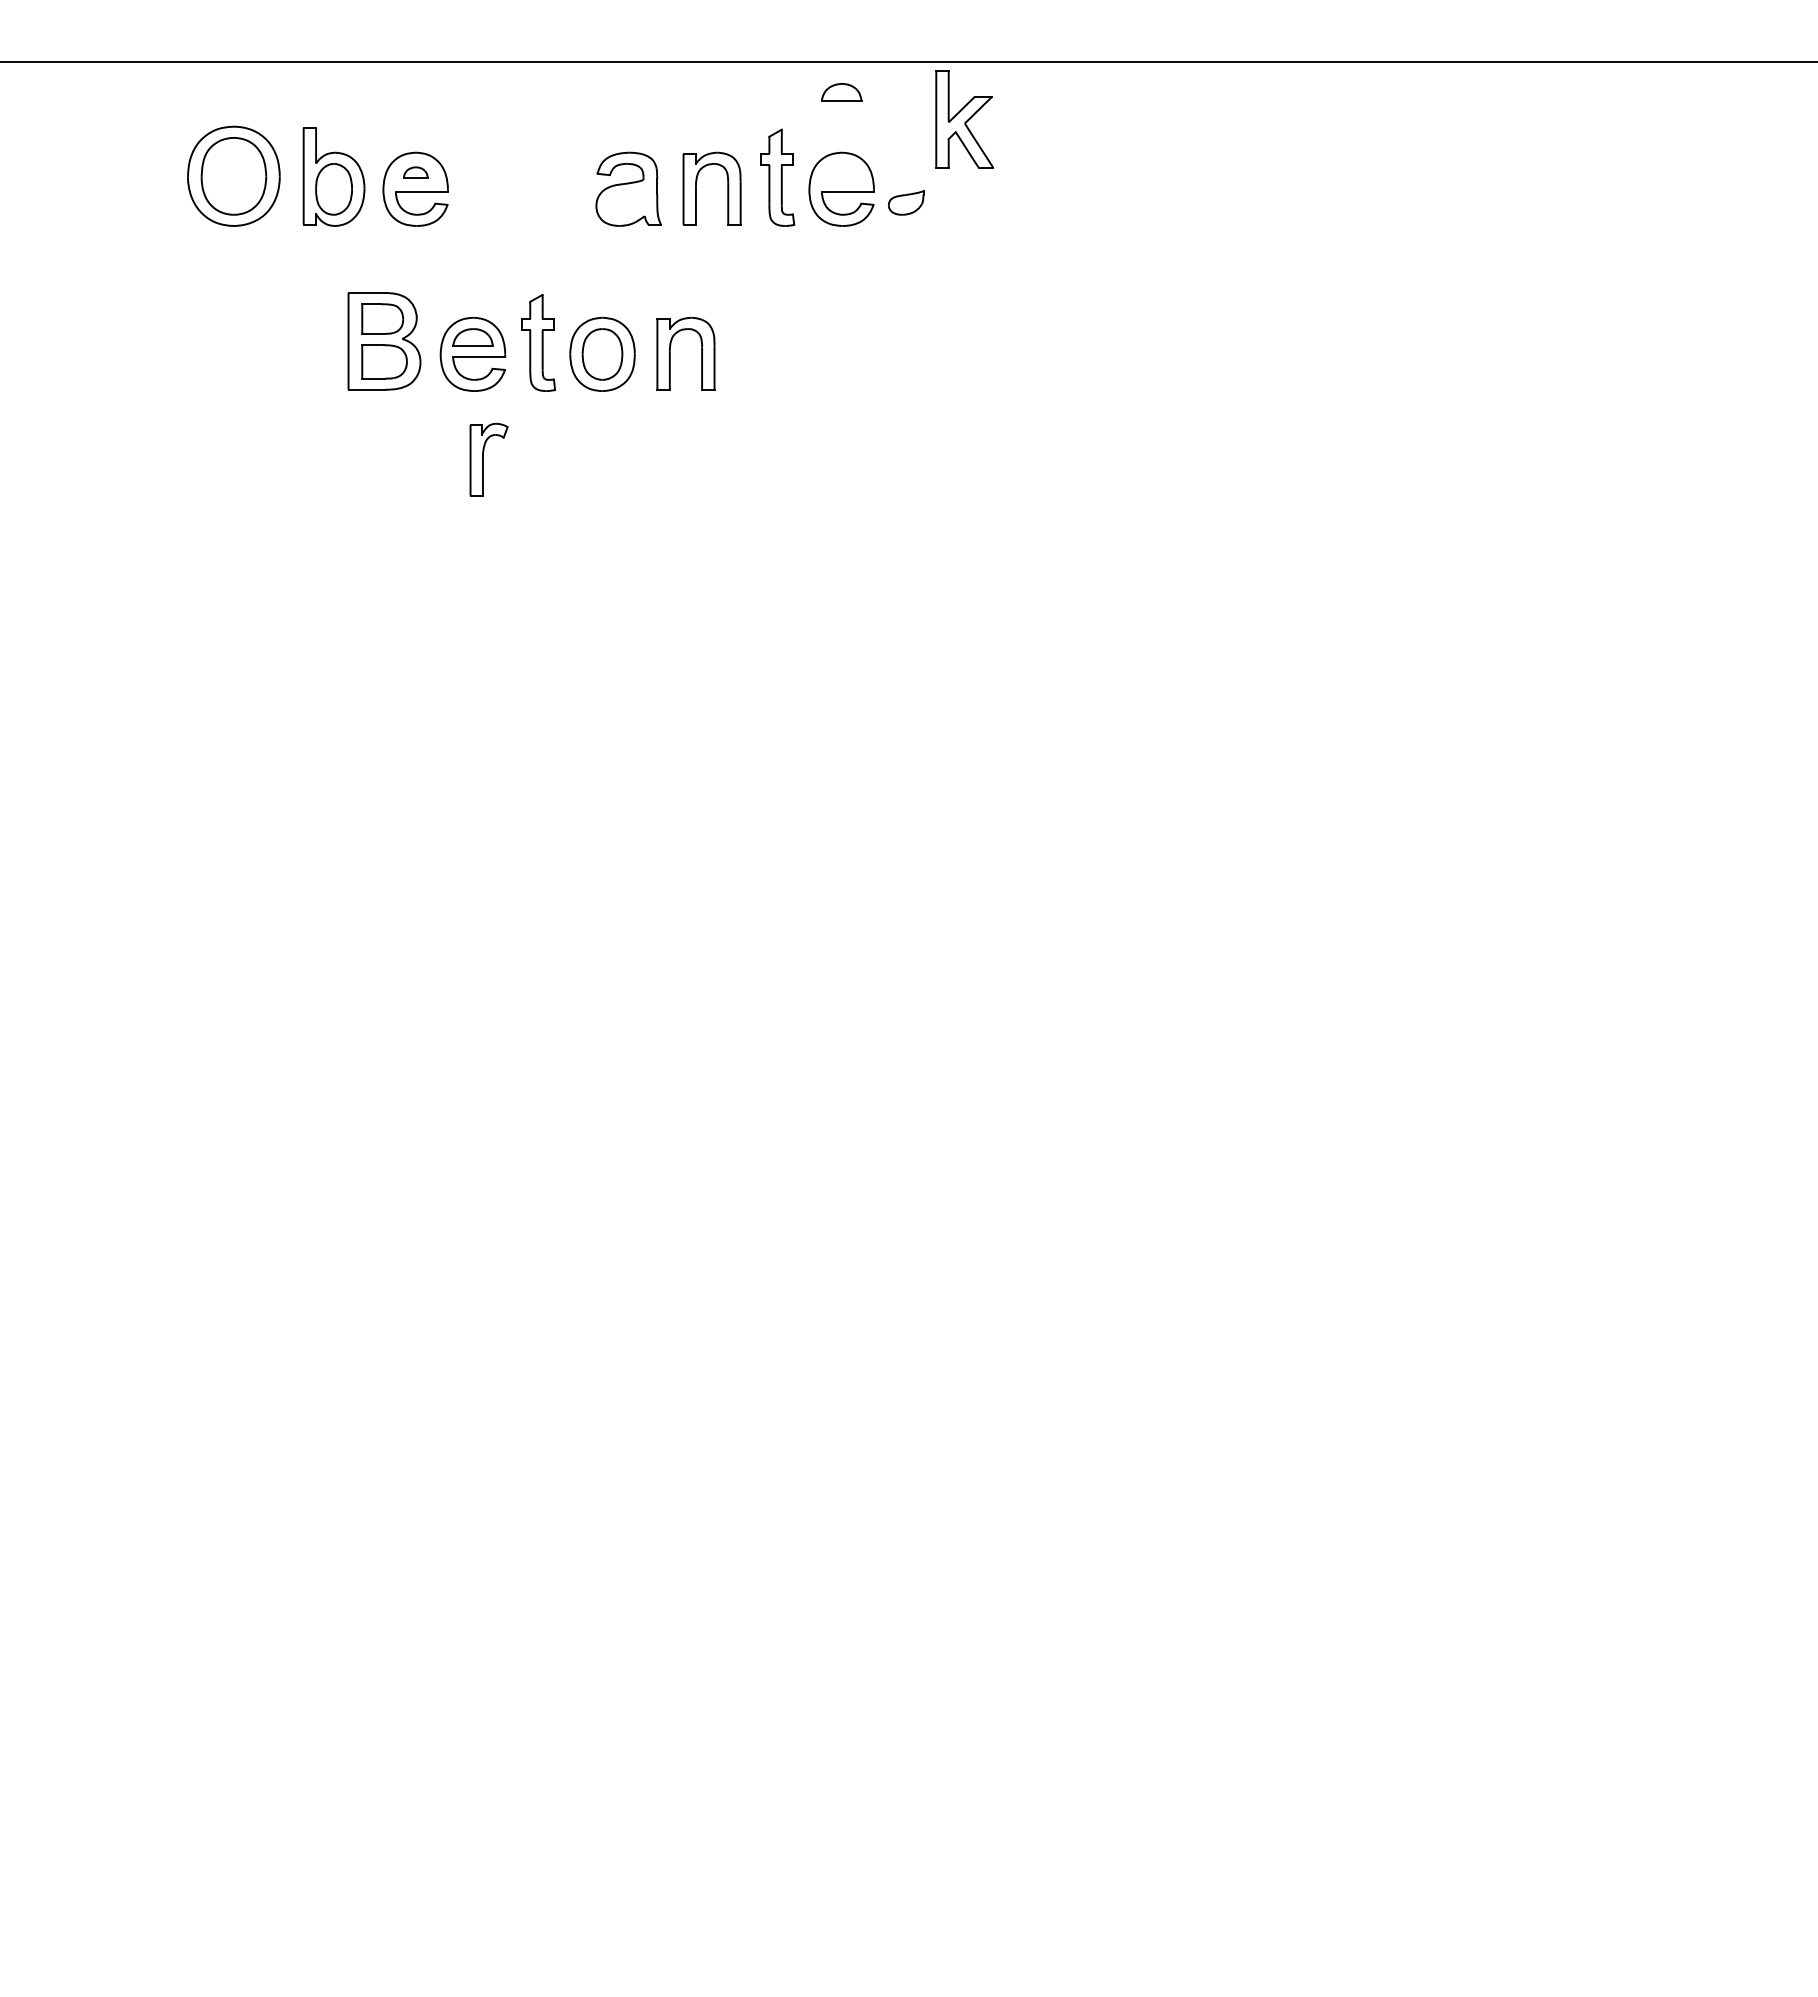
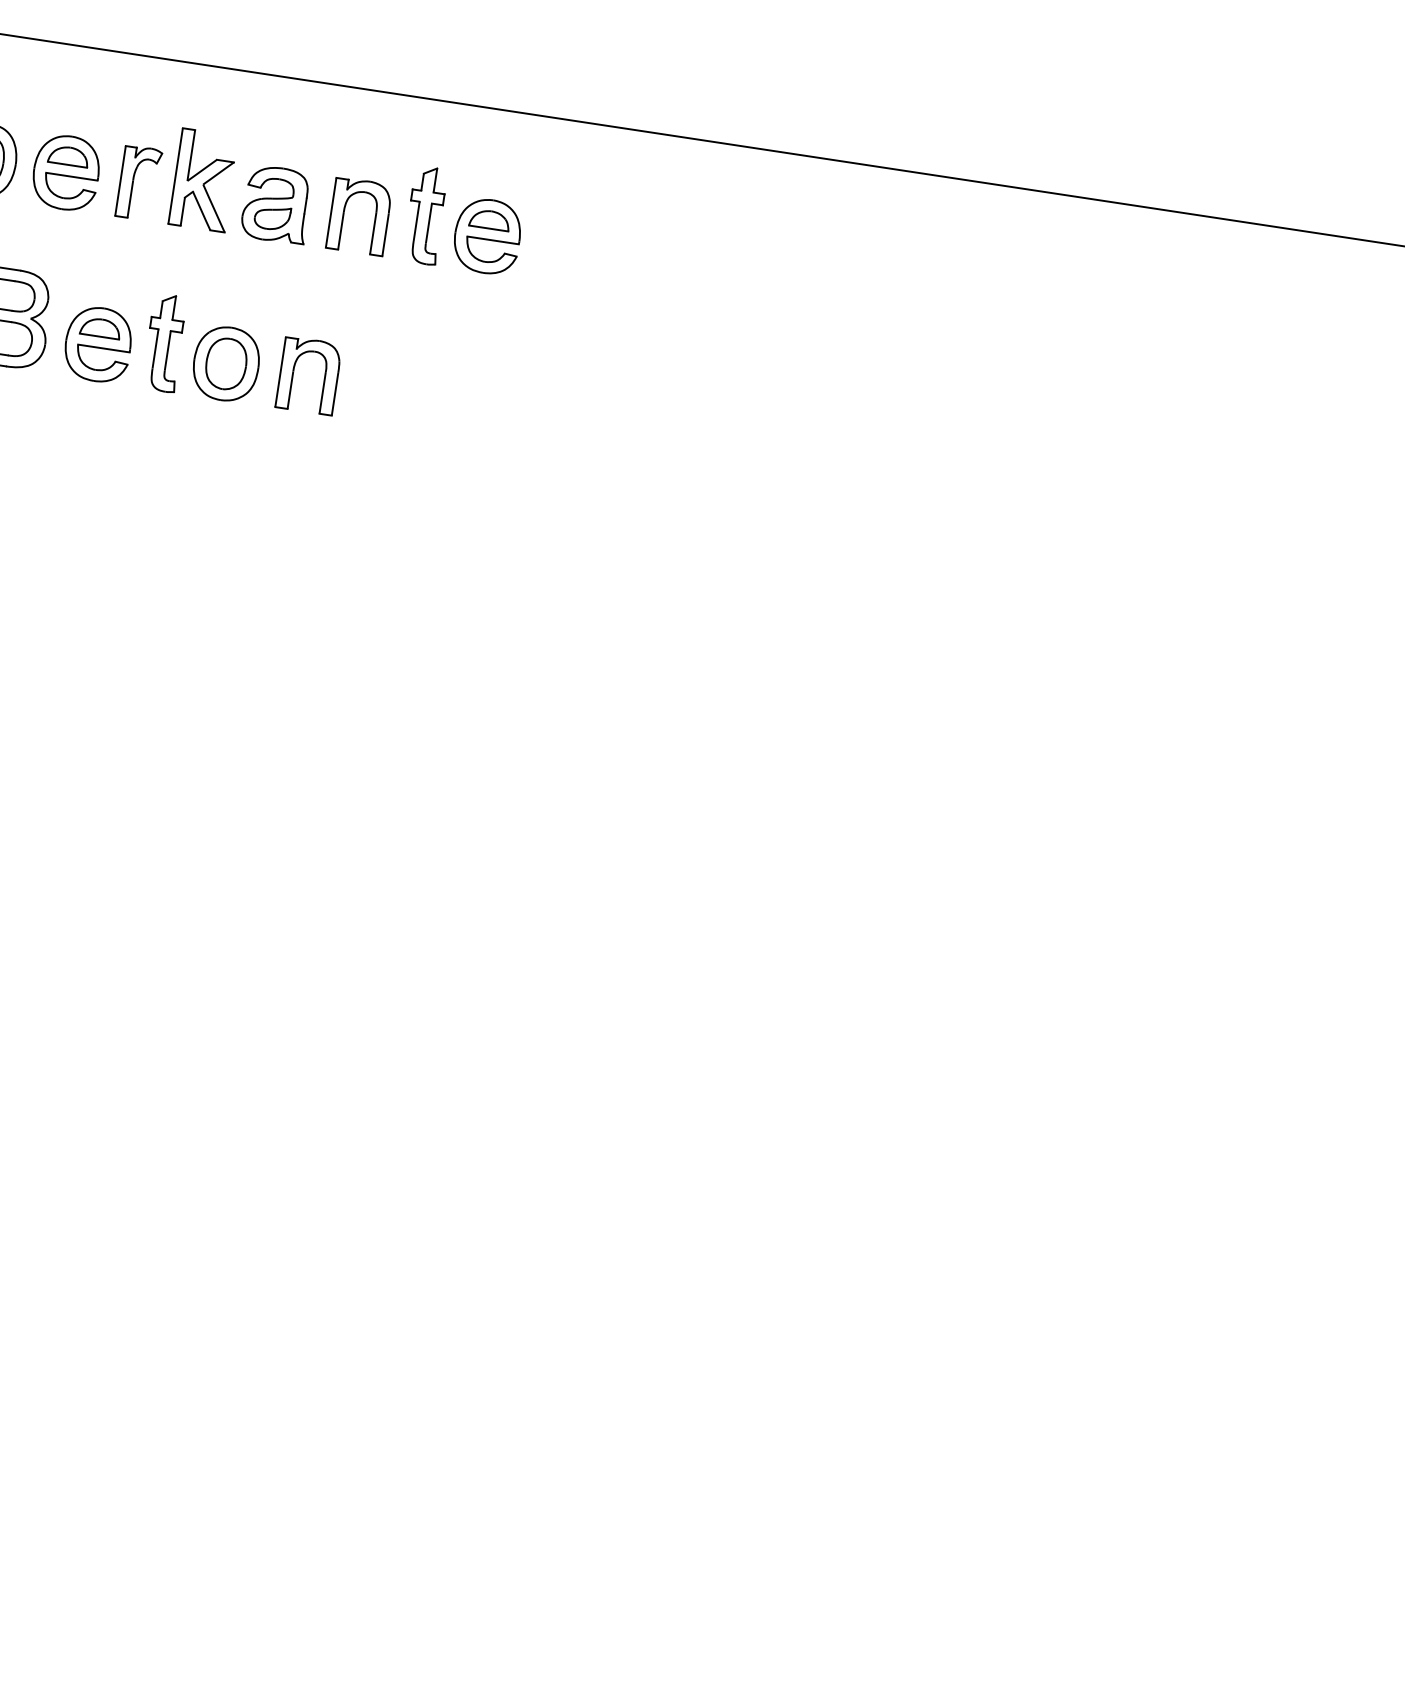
part: (841, 92) -> (489, 219), moved
part: (964, 119) -> (203, 180), moved
part: (415, 172) -> (68, 156), size x1.67
part: (906, 202) -> (272, 217), moved
part: (488, 459) -> (138, 182), moved

